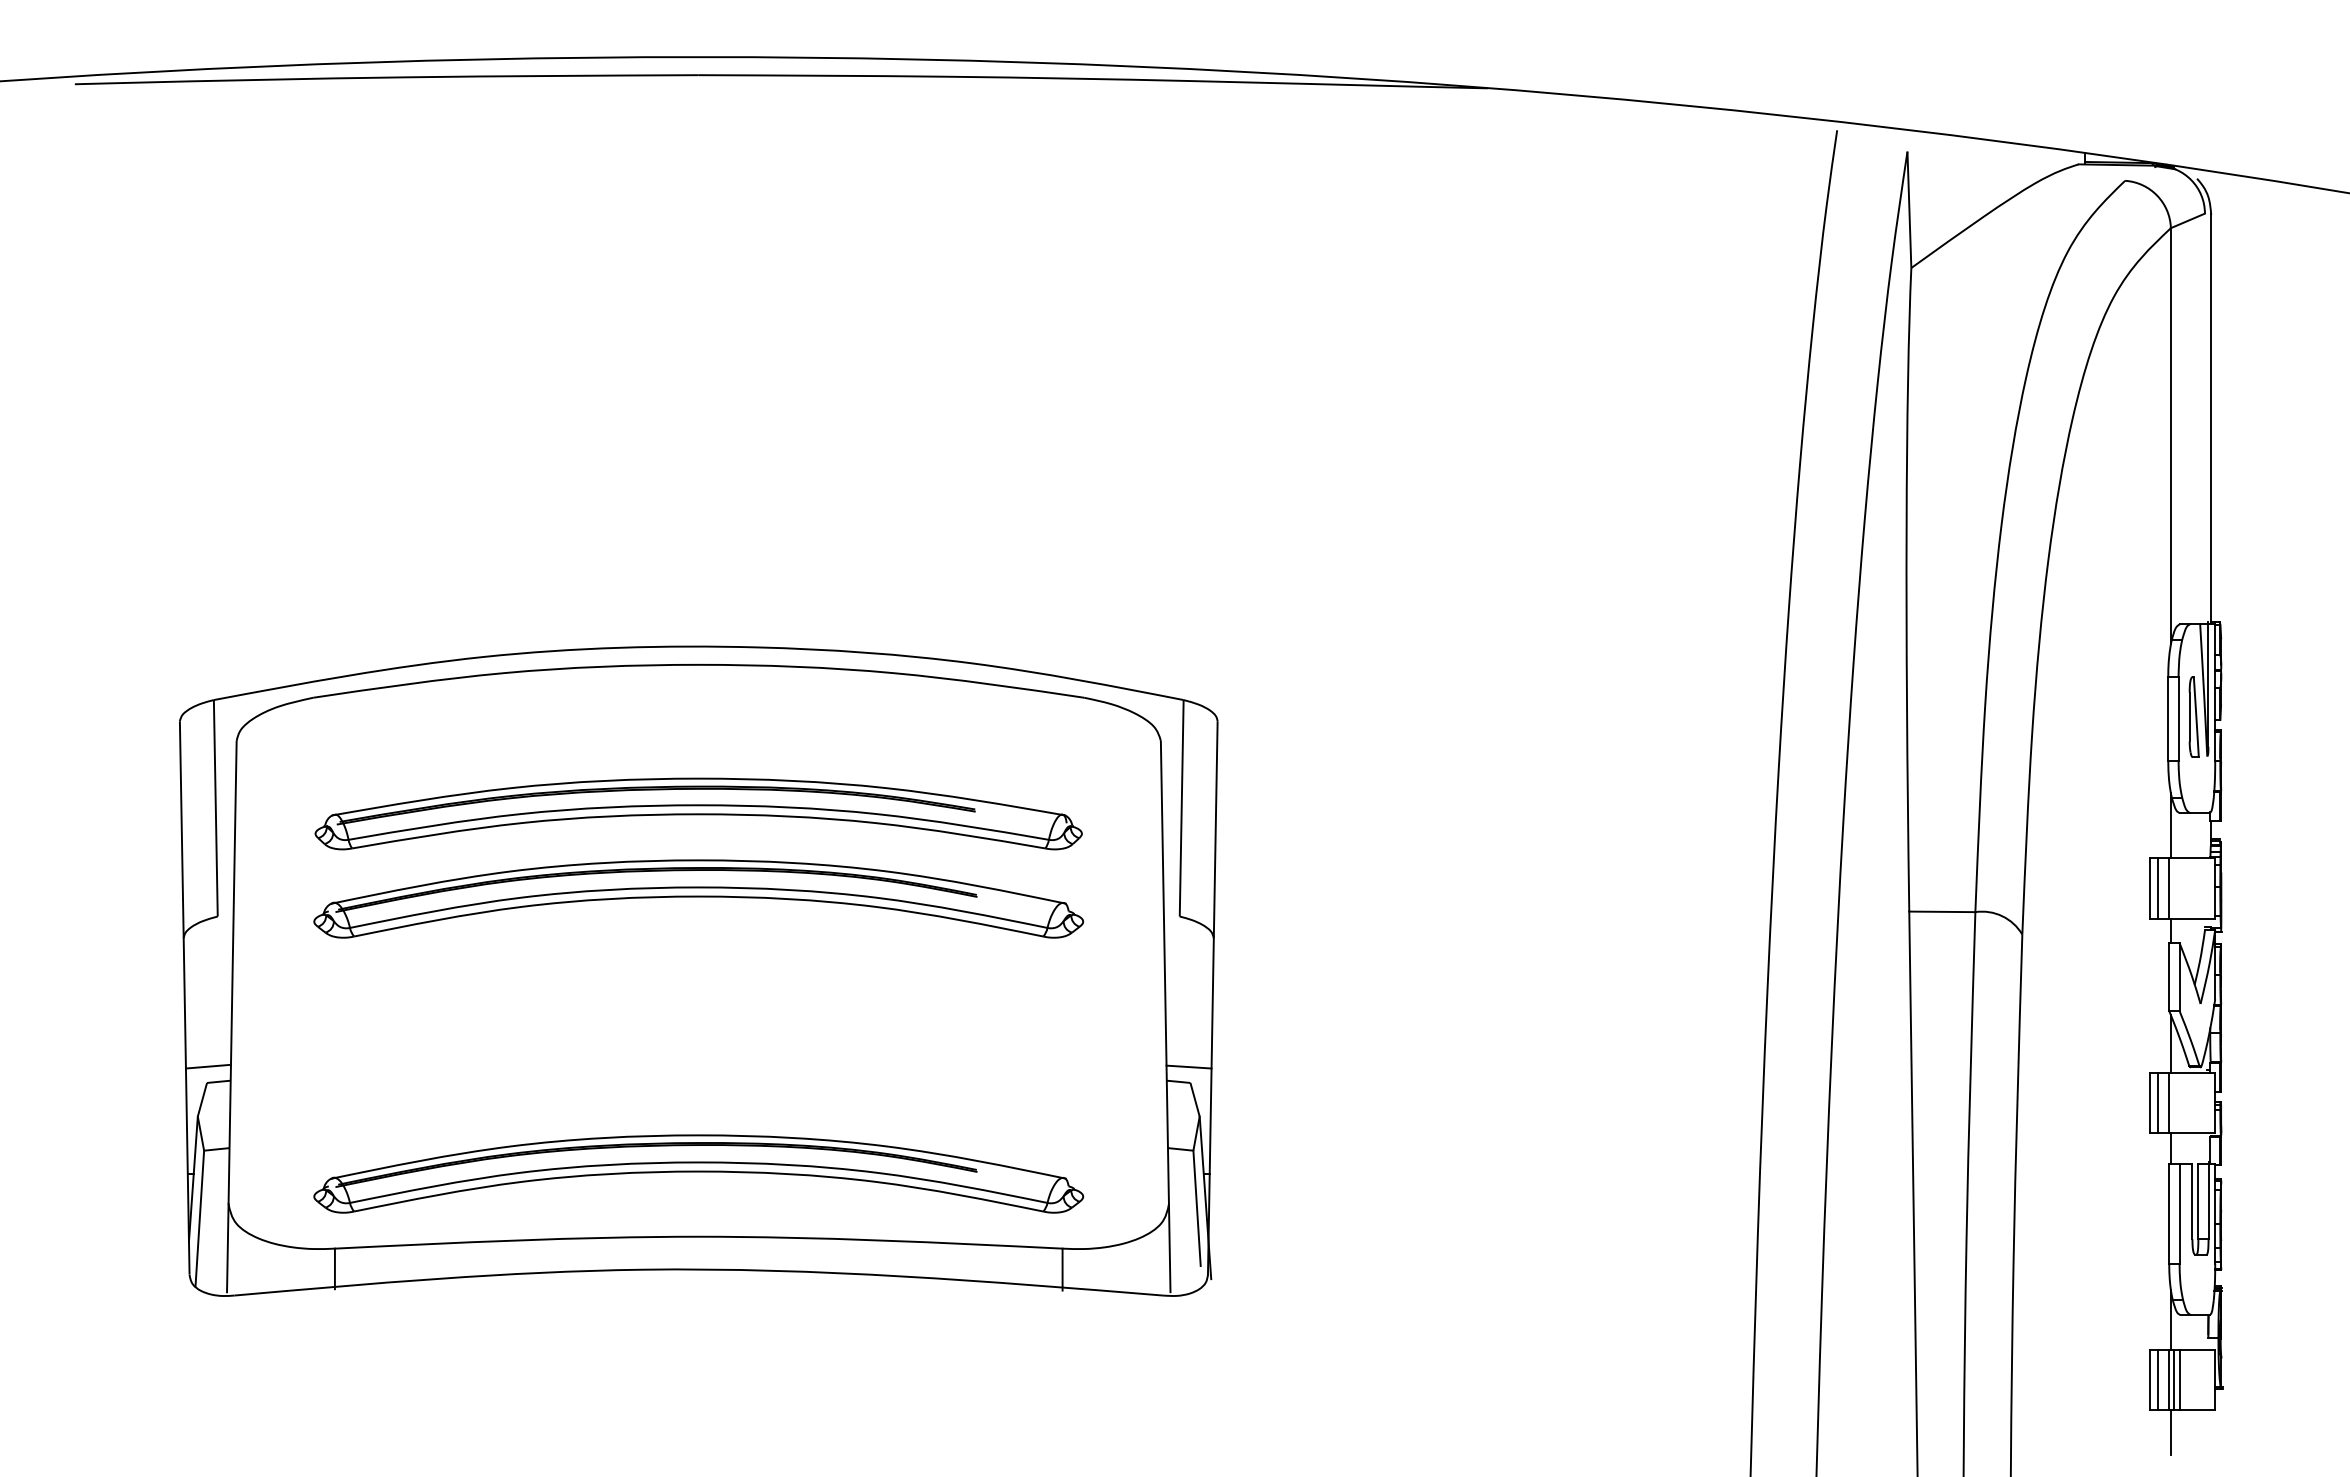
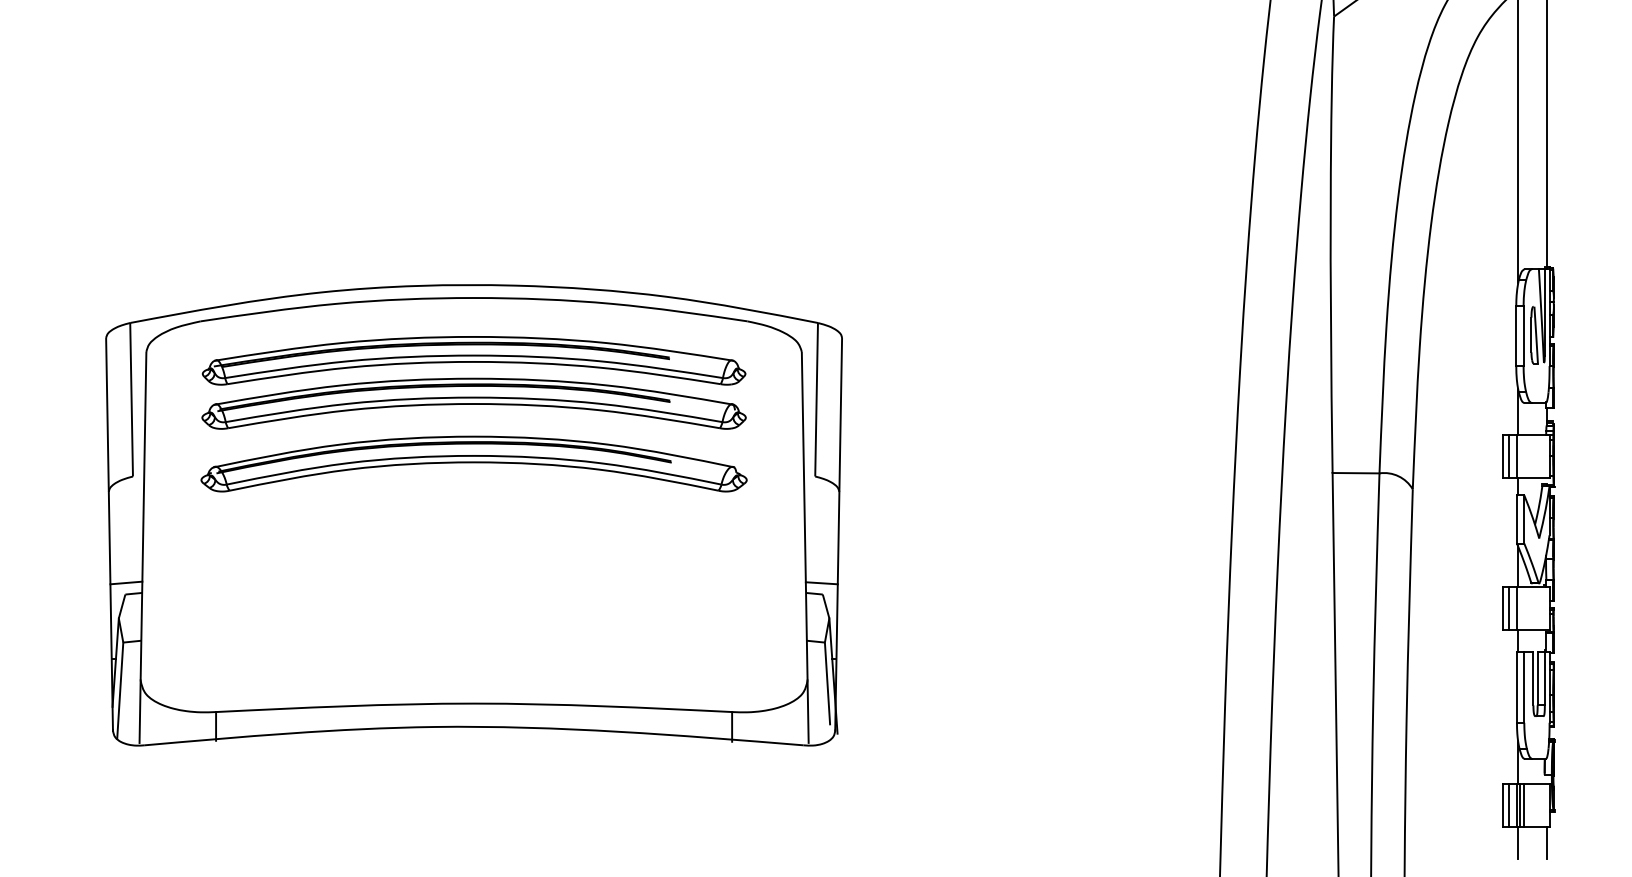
part: (698, 752) -> (473, 360), added
part: (698, 1173) -> (473, 658), removed
line: (2211, 1432) -> (1546, 842), added

